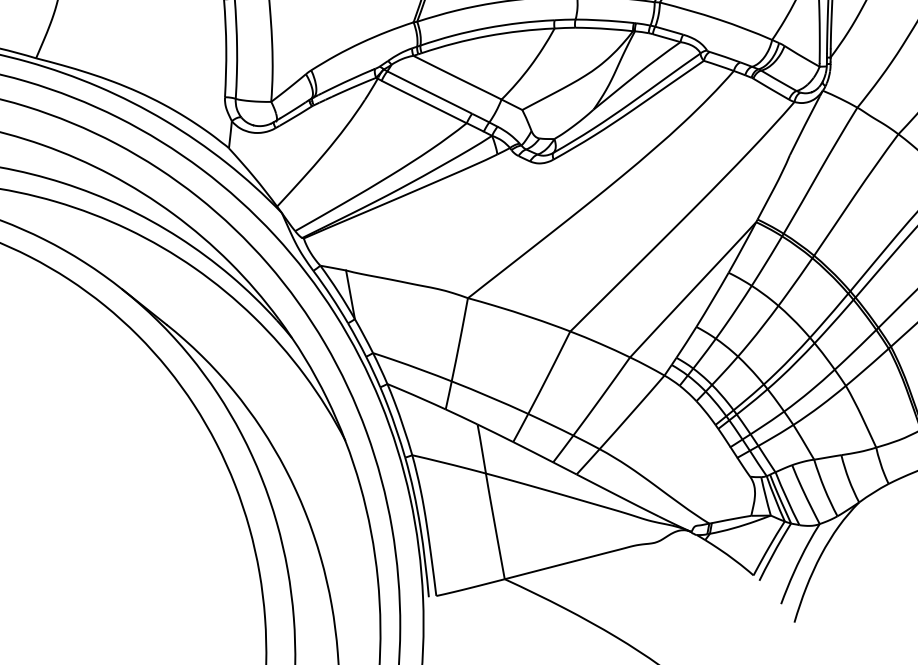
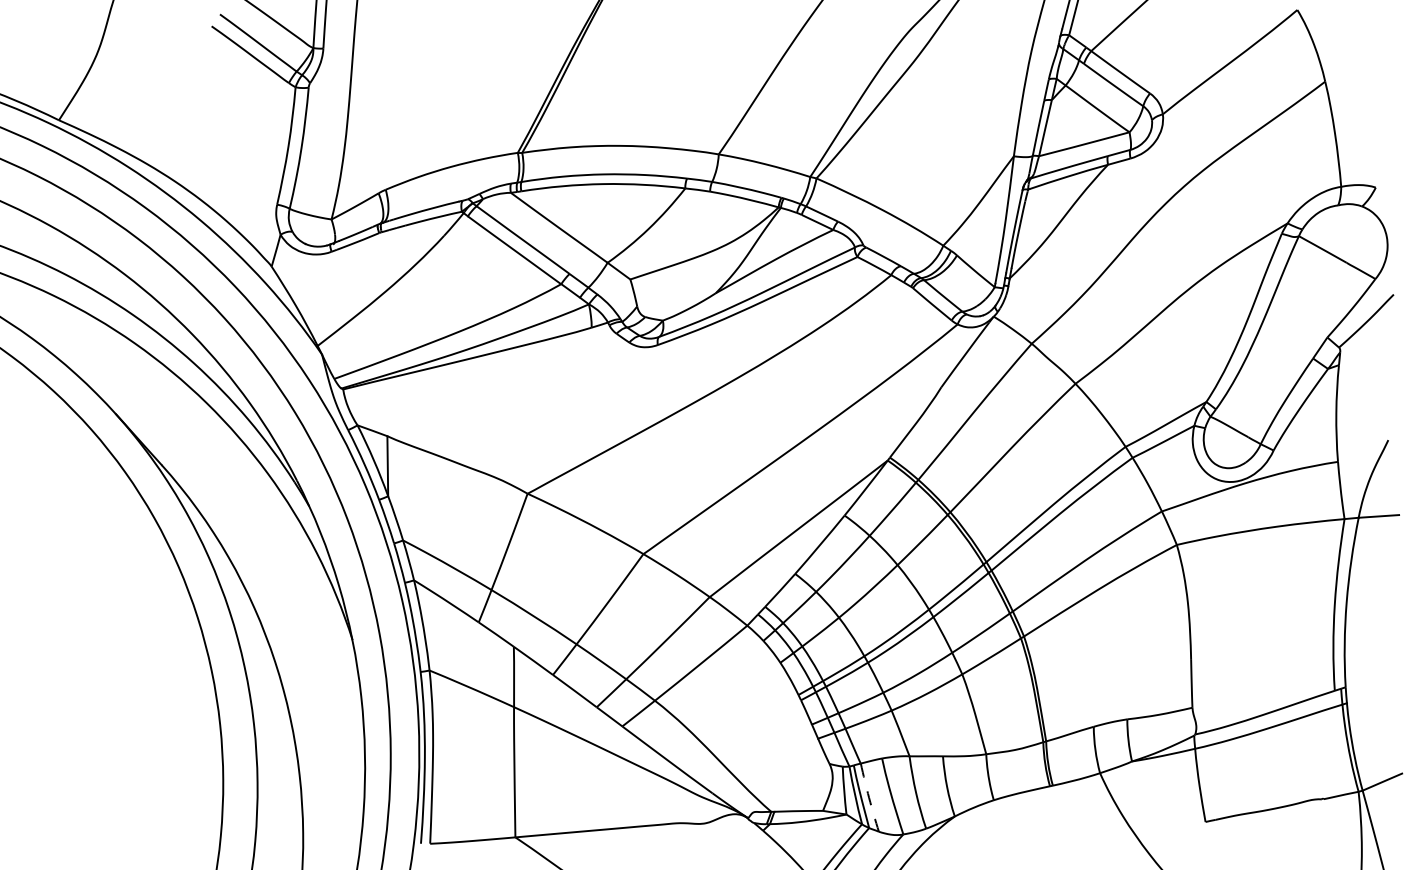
arc: (787, 498) -> (869, 797), solid -> dashed

